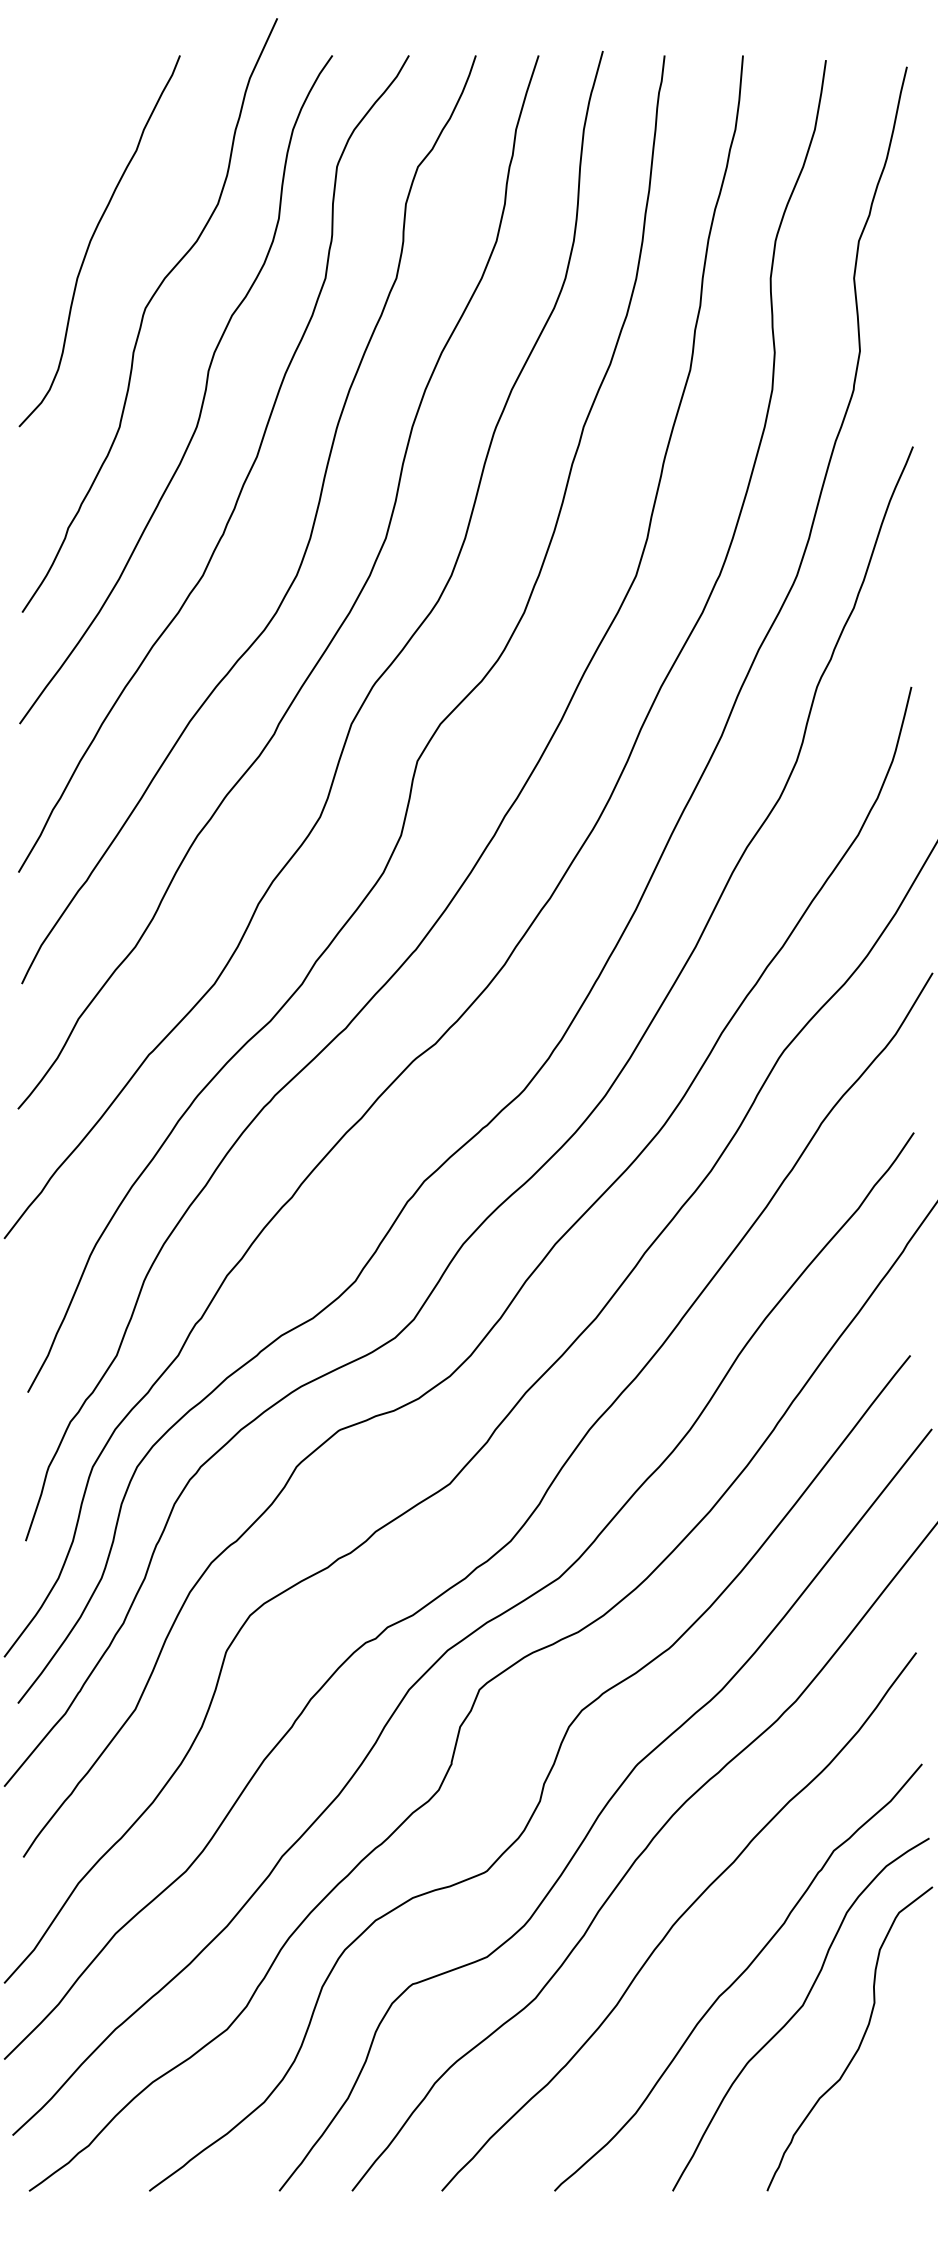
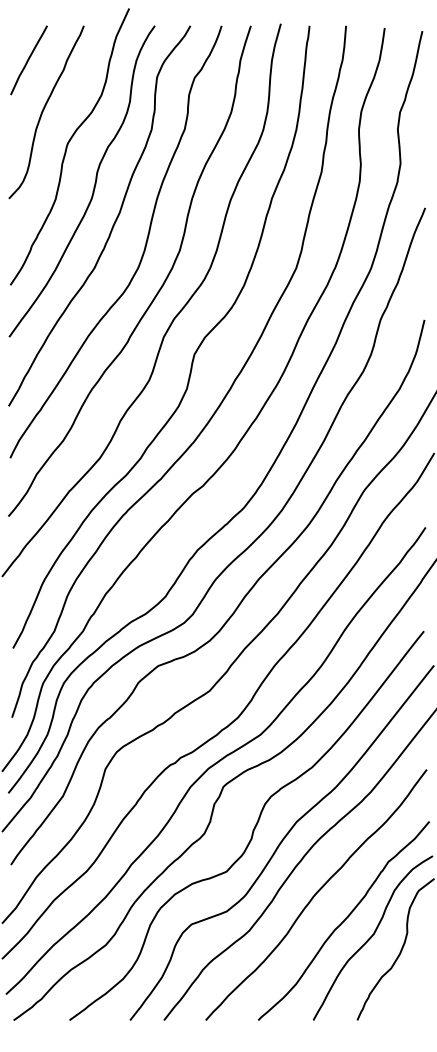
curve: (61, 129) -> (28, 60), added

